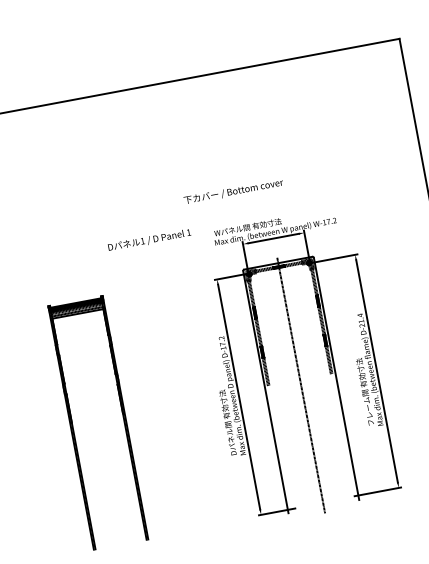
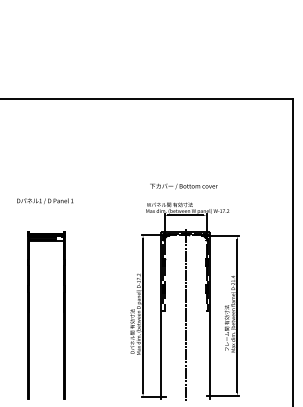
text: (233, 191) -> (183, 186), moved
text: (149, 239) -> (45, 200), moved

